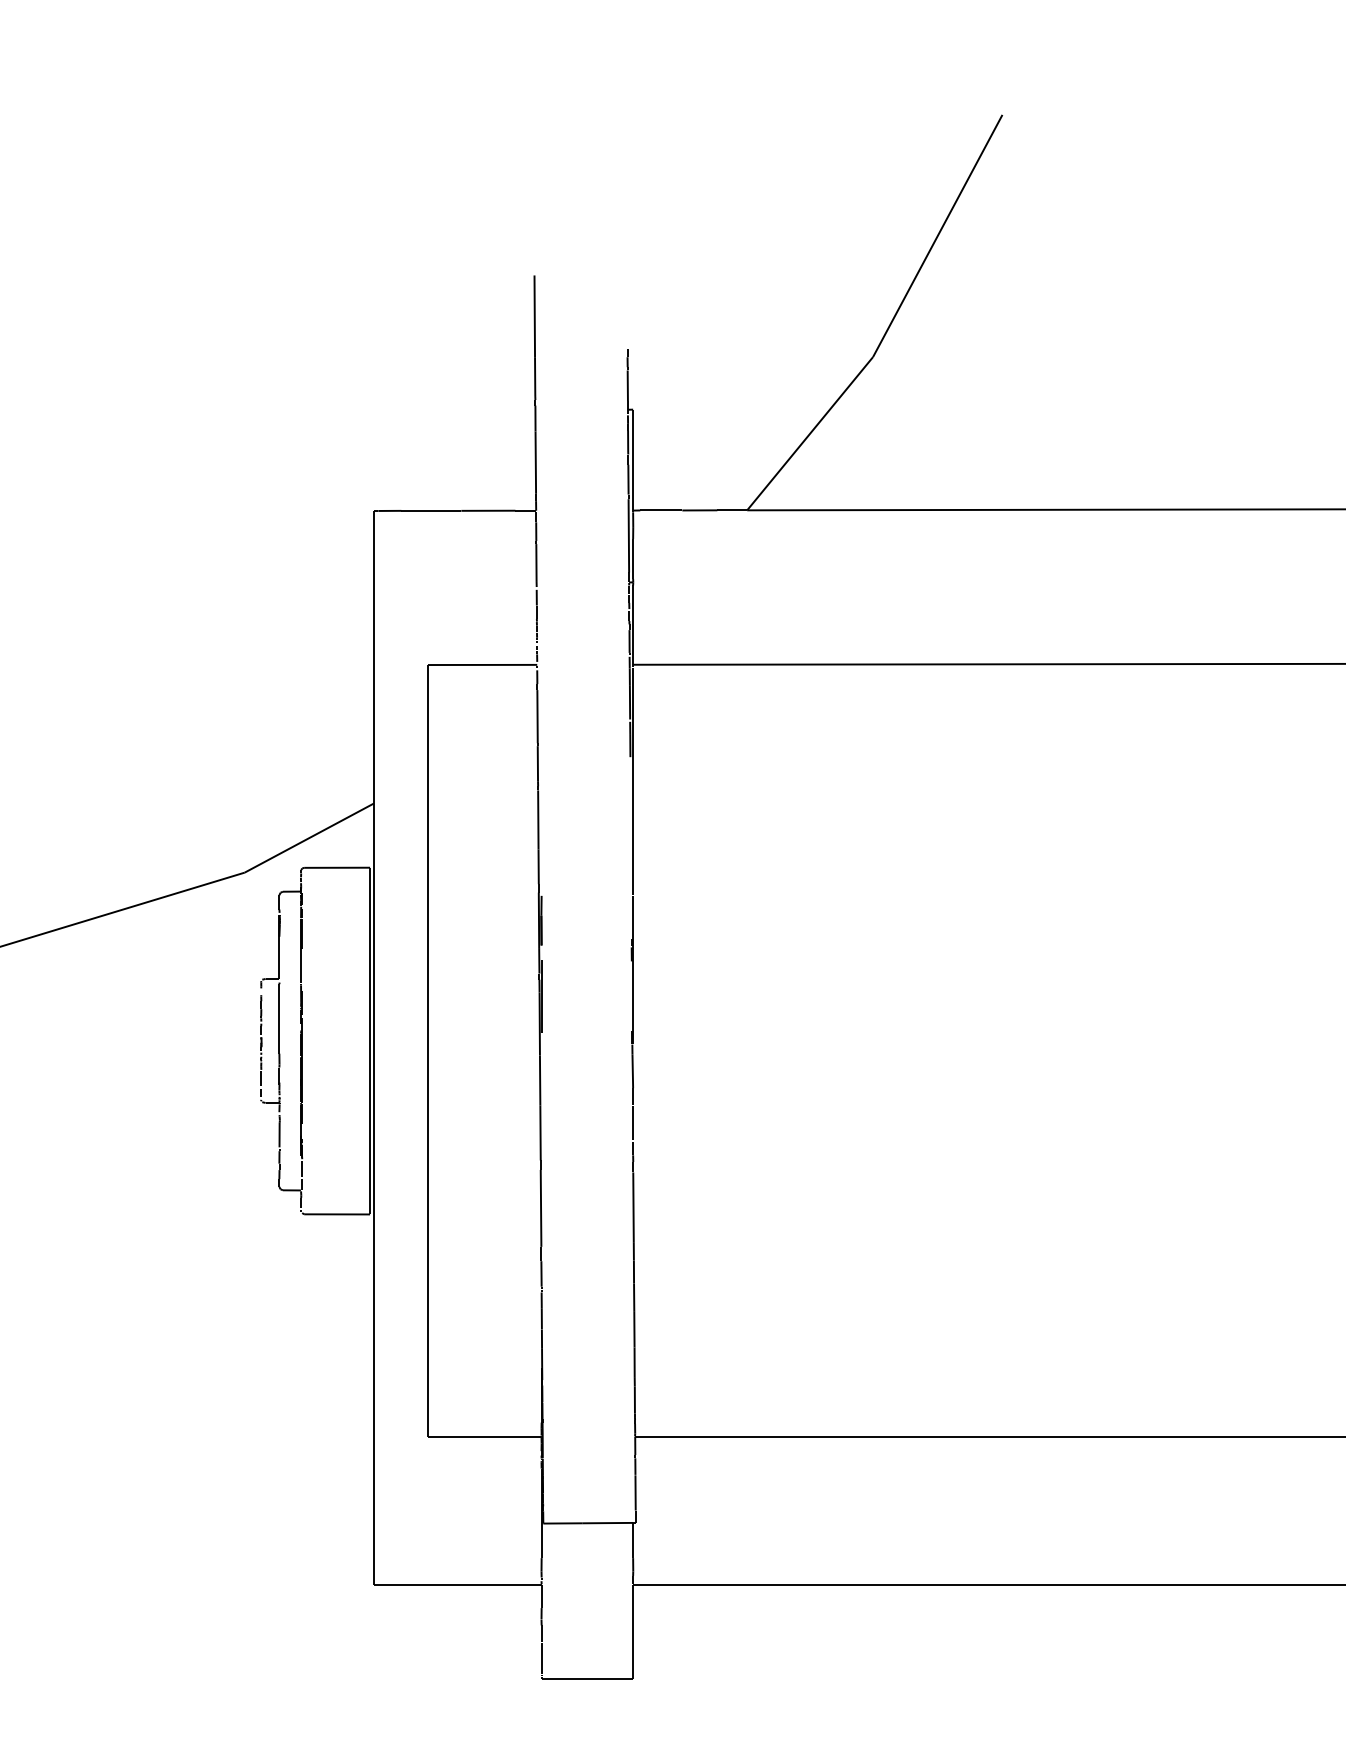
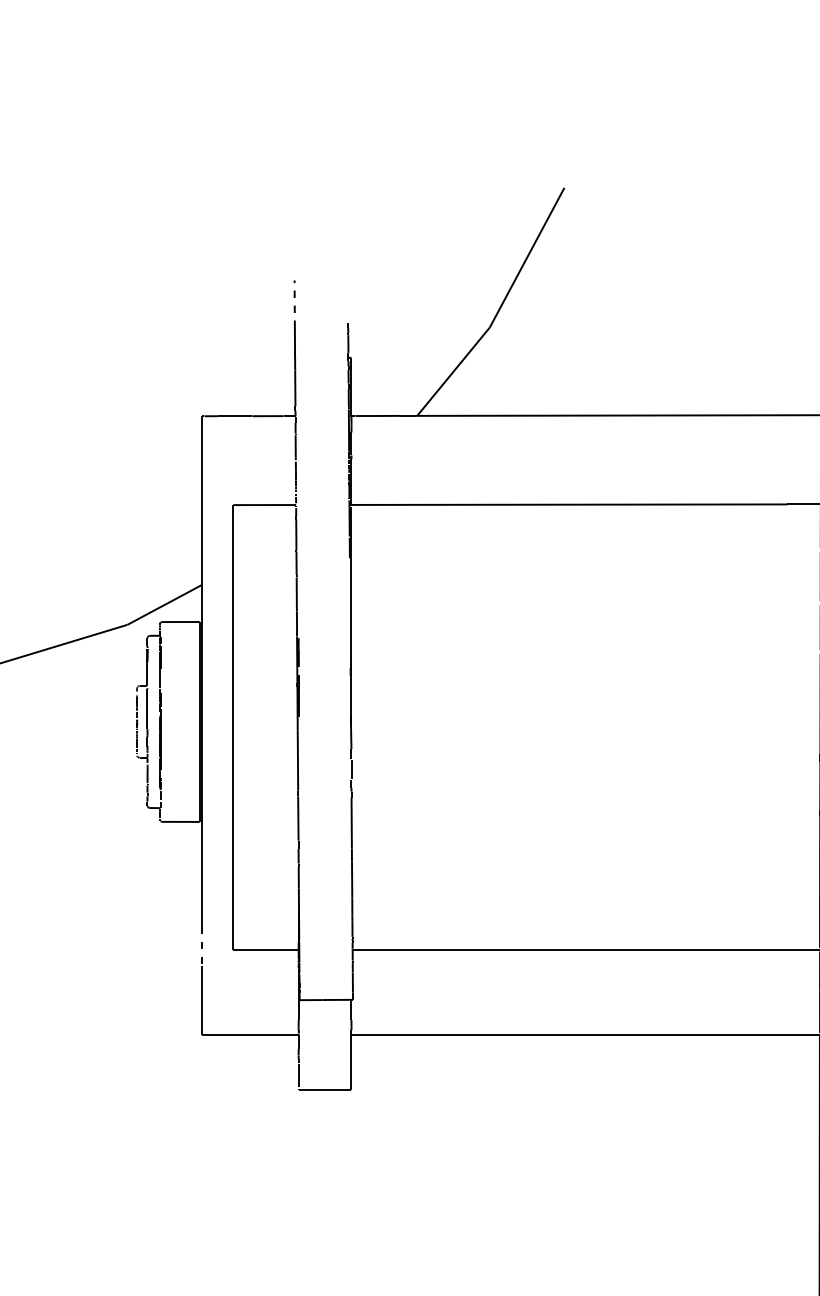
line: (534, 317) -> (294, 304), solid -> dashed
line: (374, 1430) -> (202, 946), solid -> dashed

